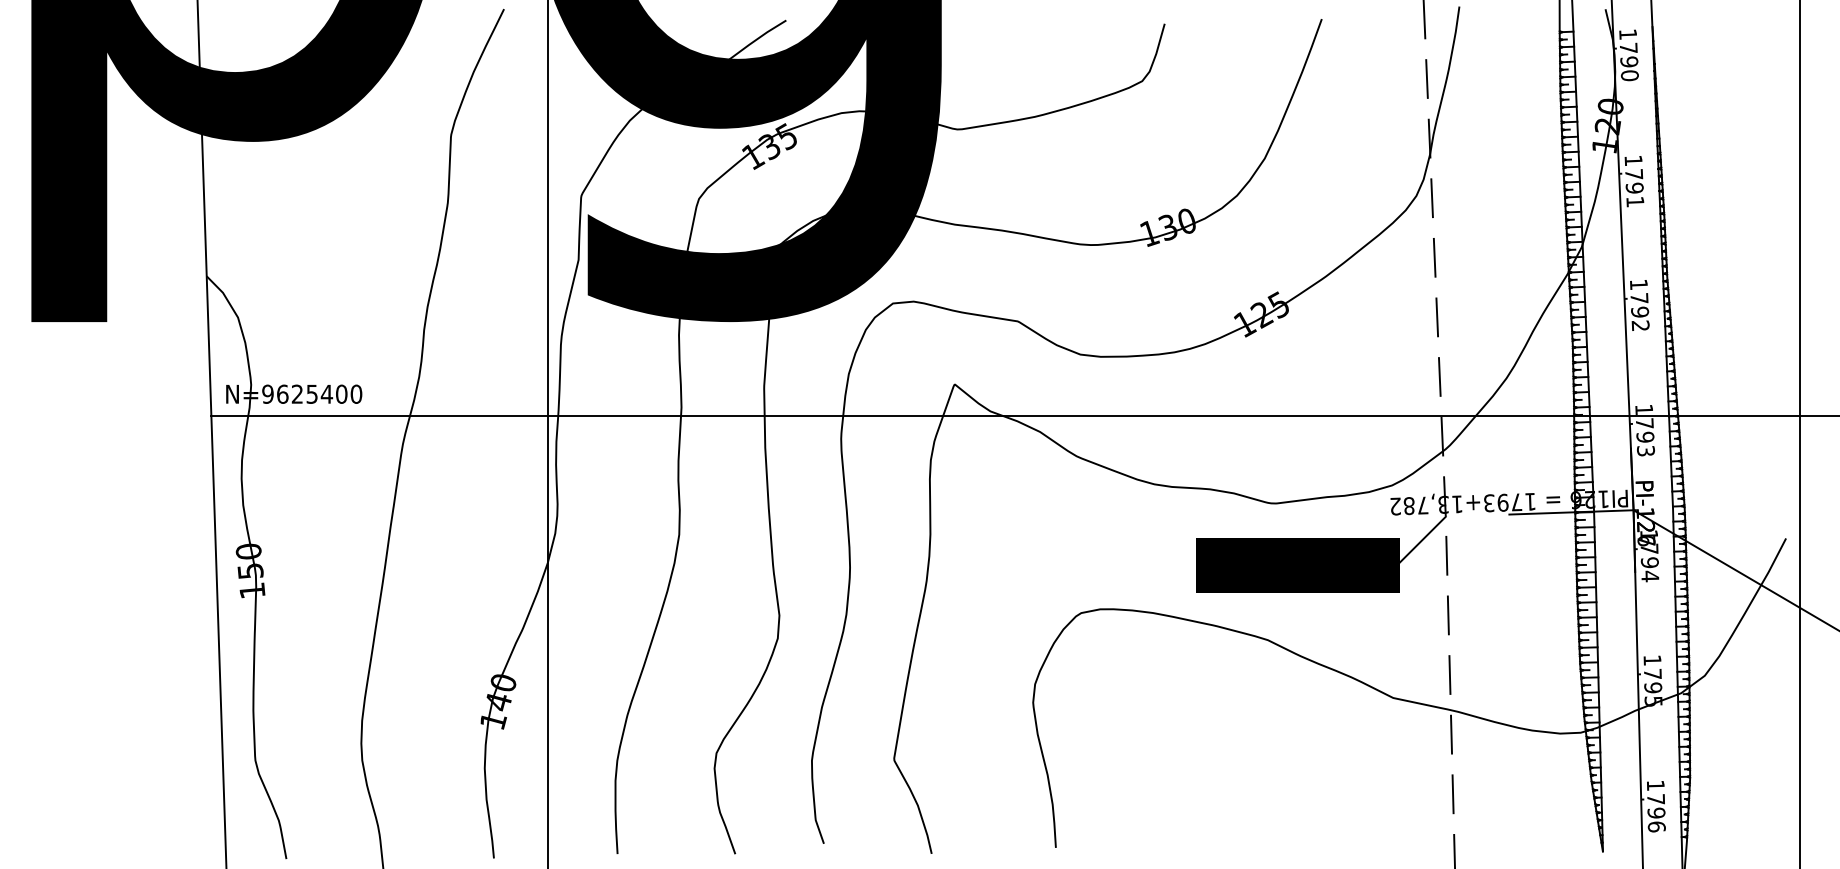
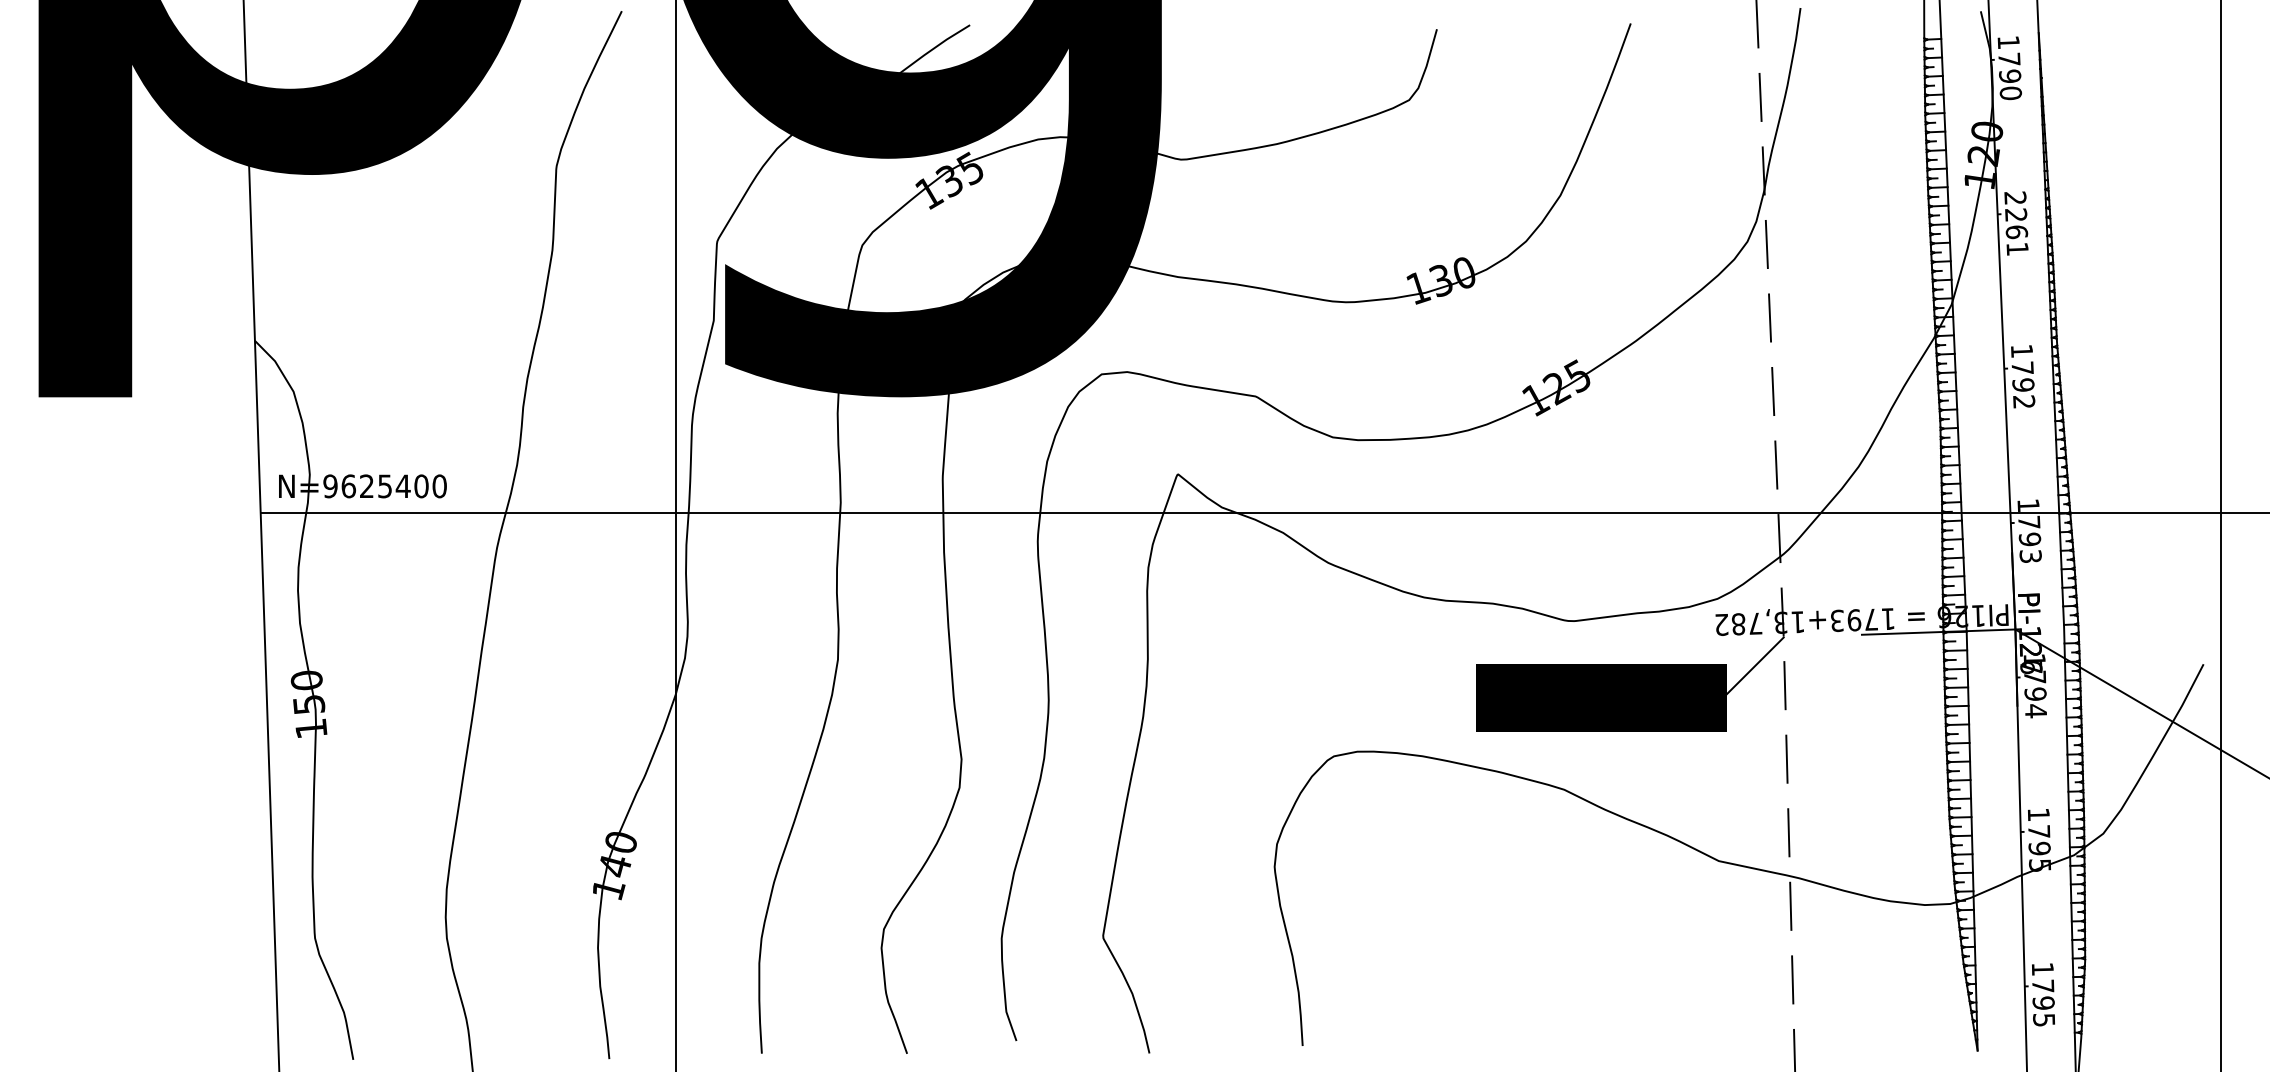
text: (1634, 174) -> (2016, 215), 1791 -> 2261
text: (1657, 827) -> (2044, 1020), 1796 -> 1795

